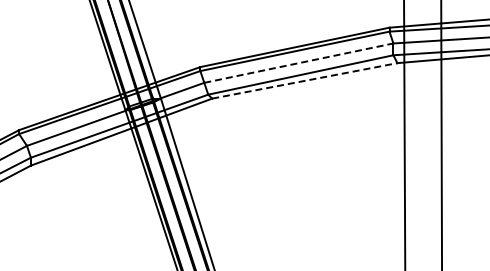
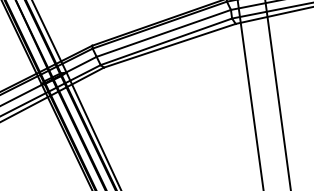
line: (298, 63) -> (163, 33), dashed -> solid
line: (305, 80) -> (170, 45), dashed -> solid

